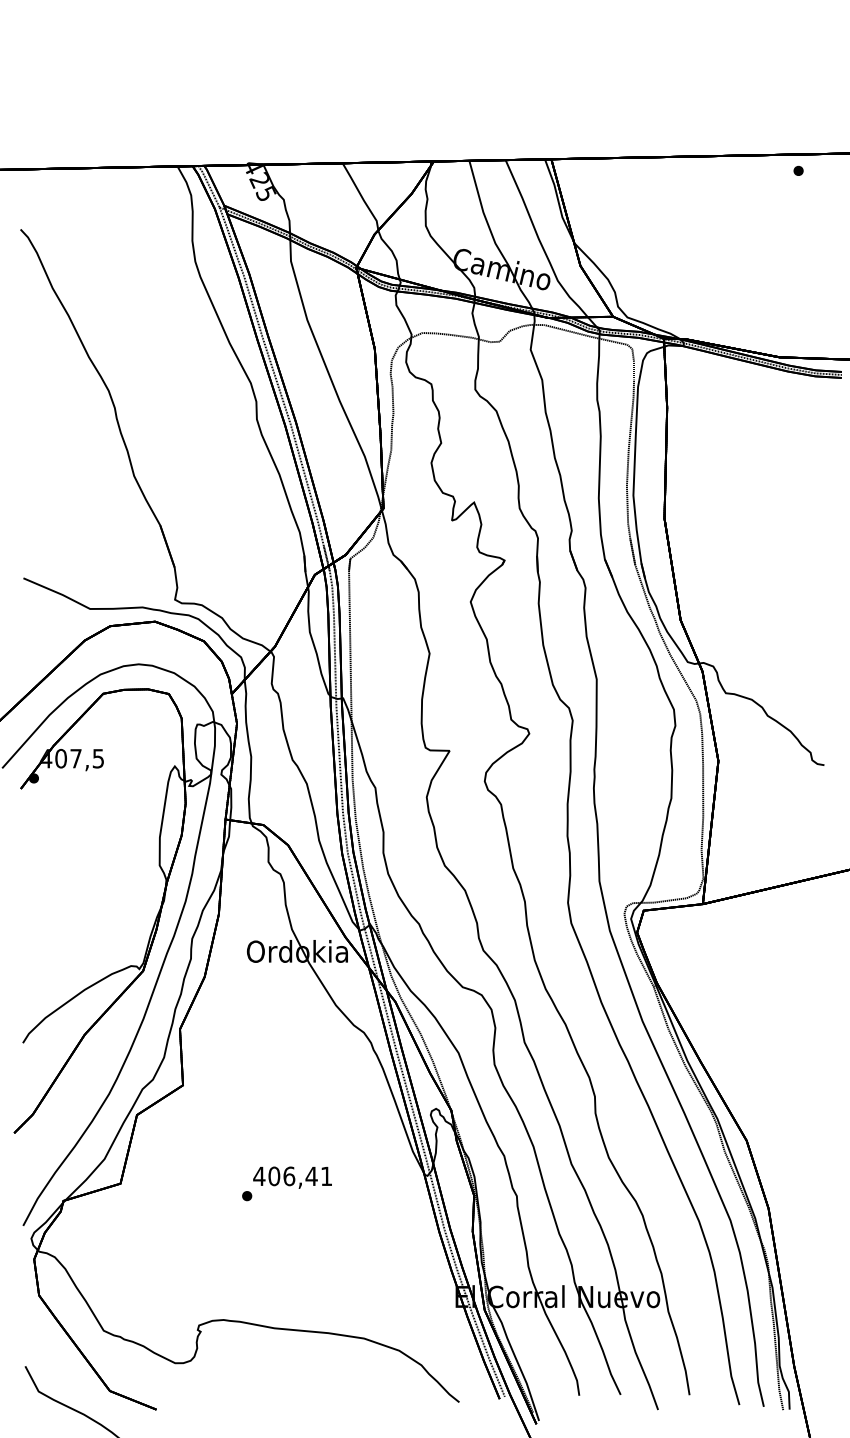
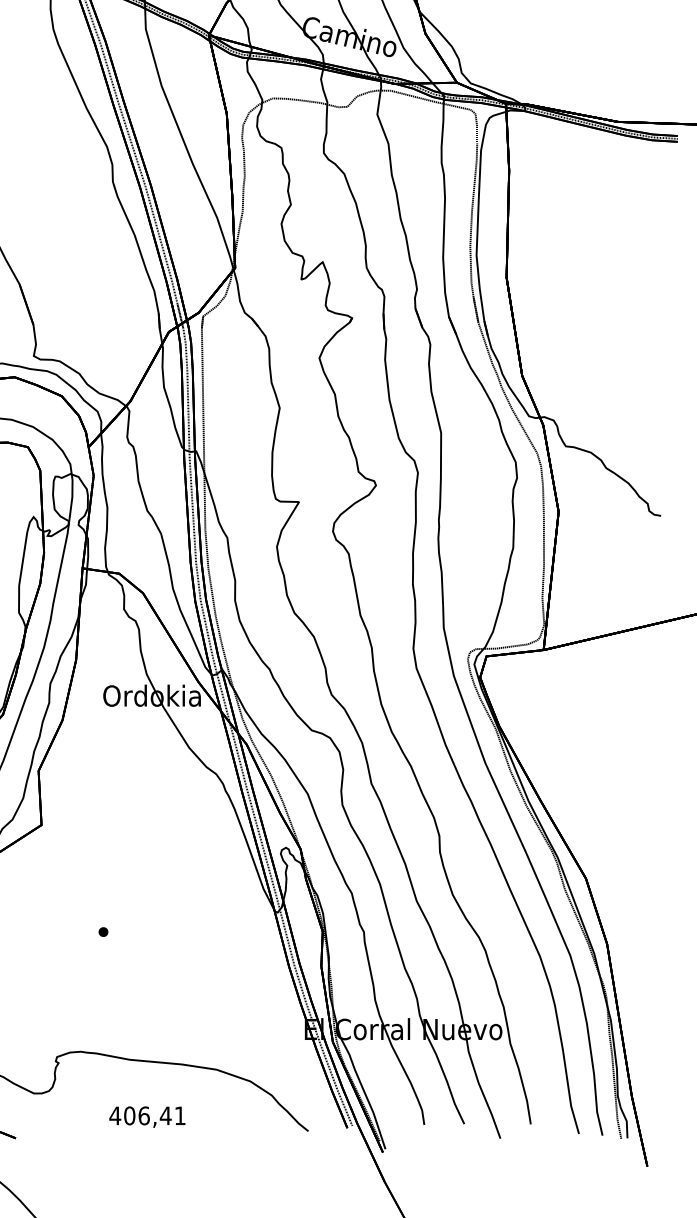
text: (292, 1177) -> (147, 1116), moved

